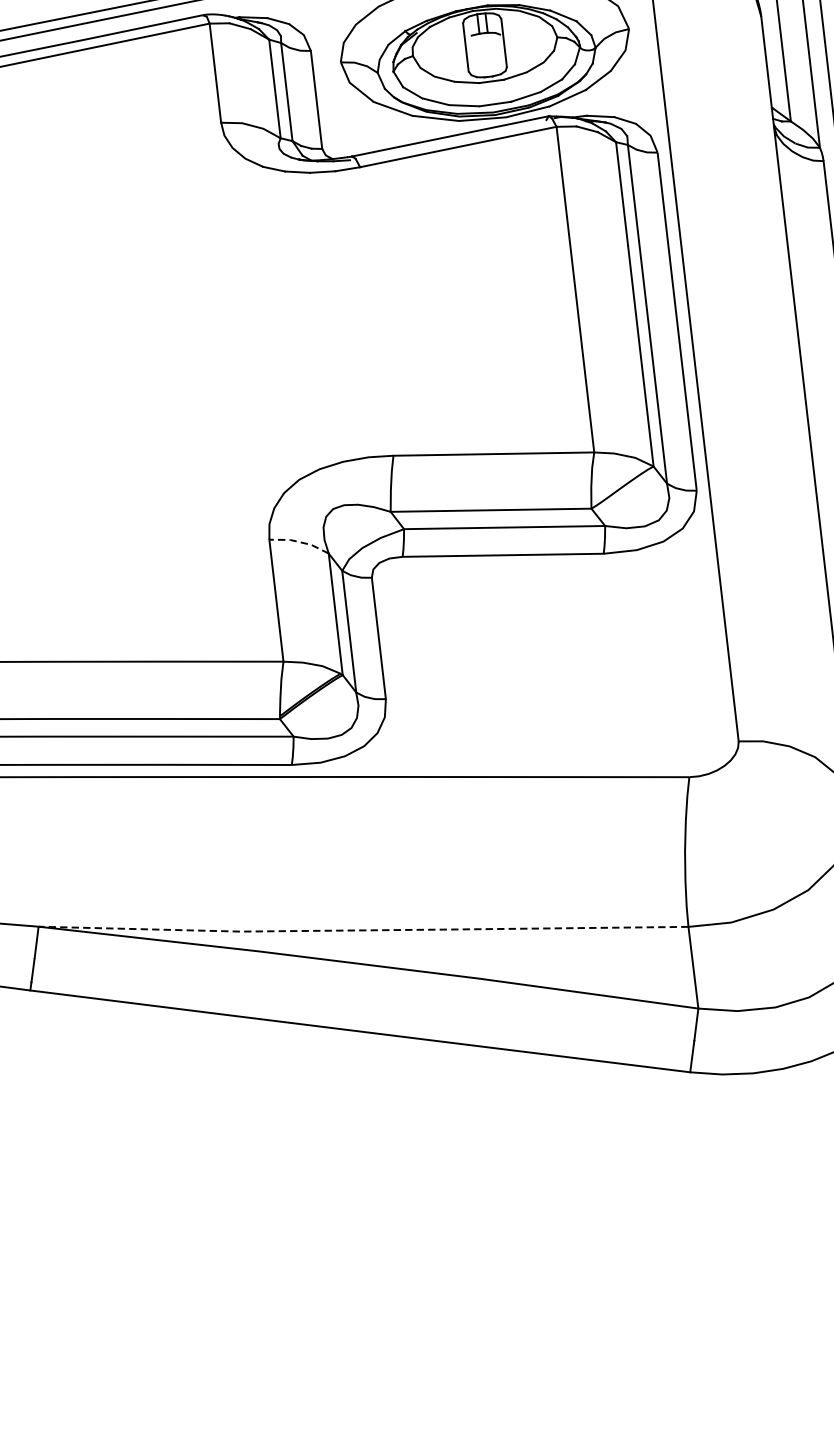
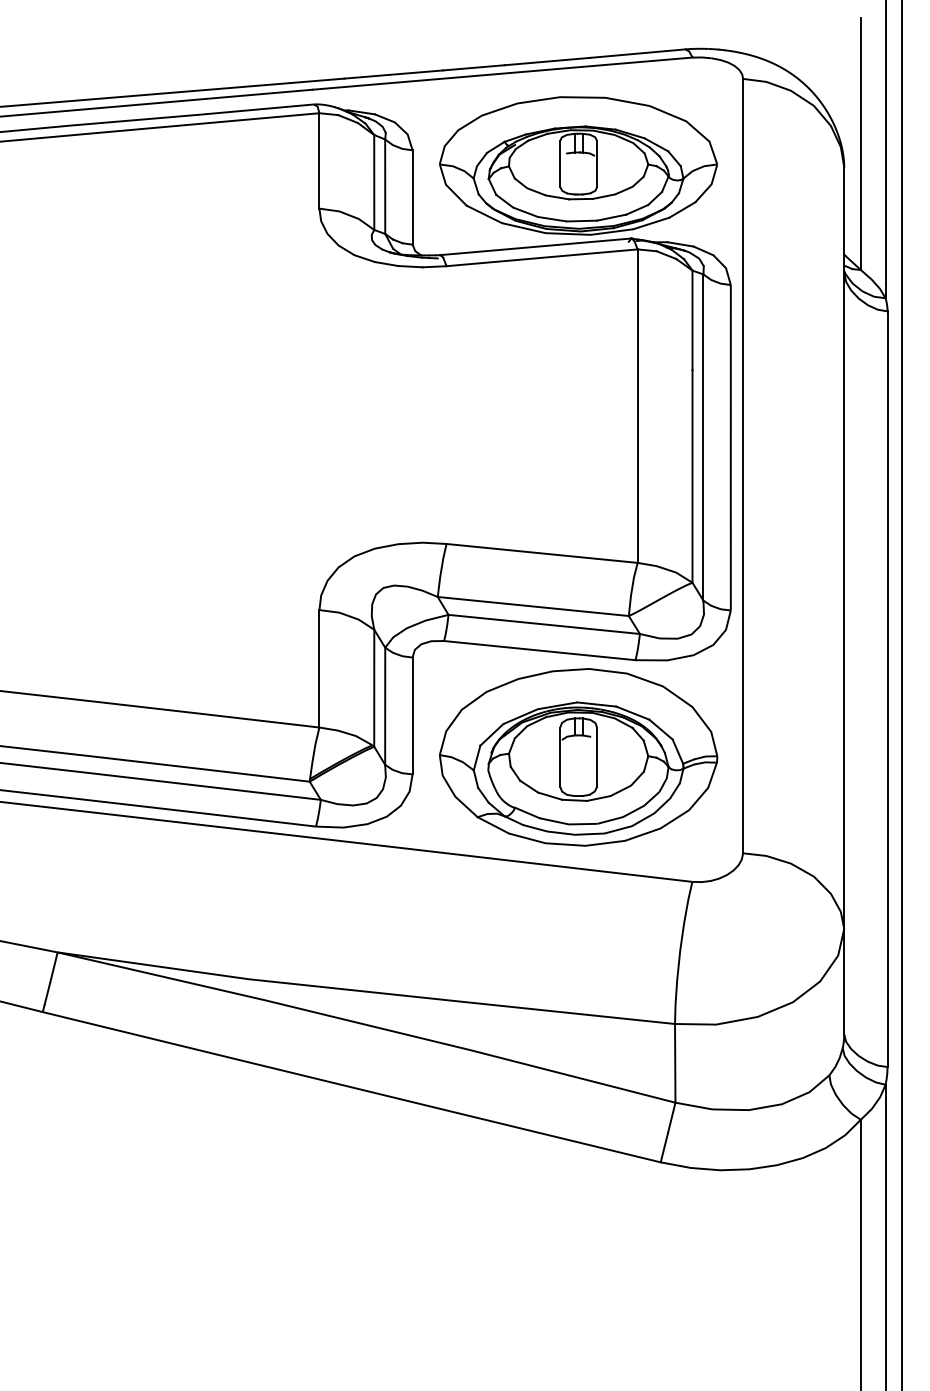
line: (299, 541) -> (347, 615), dashed -> solid
part: (556, 661) -> (578, 757), added
line: (363, 930) -> (365, 991), dashed -> solid

